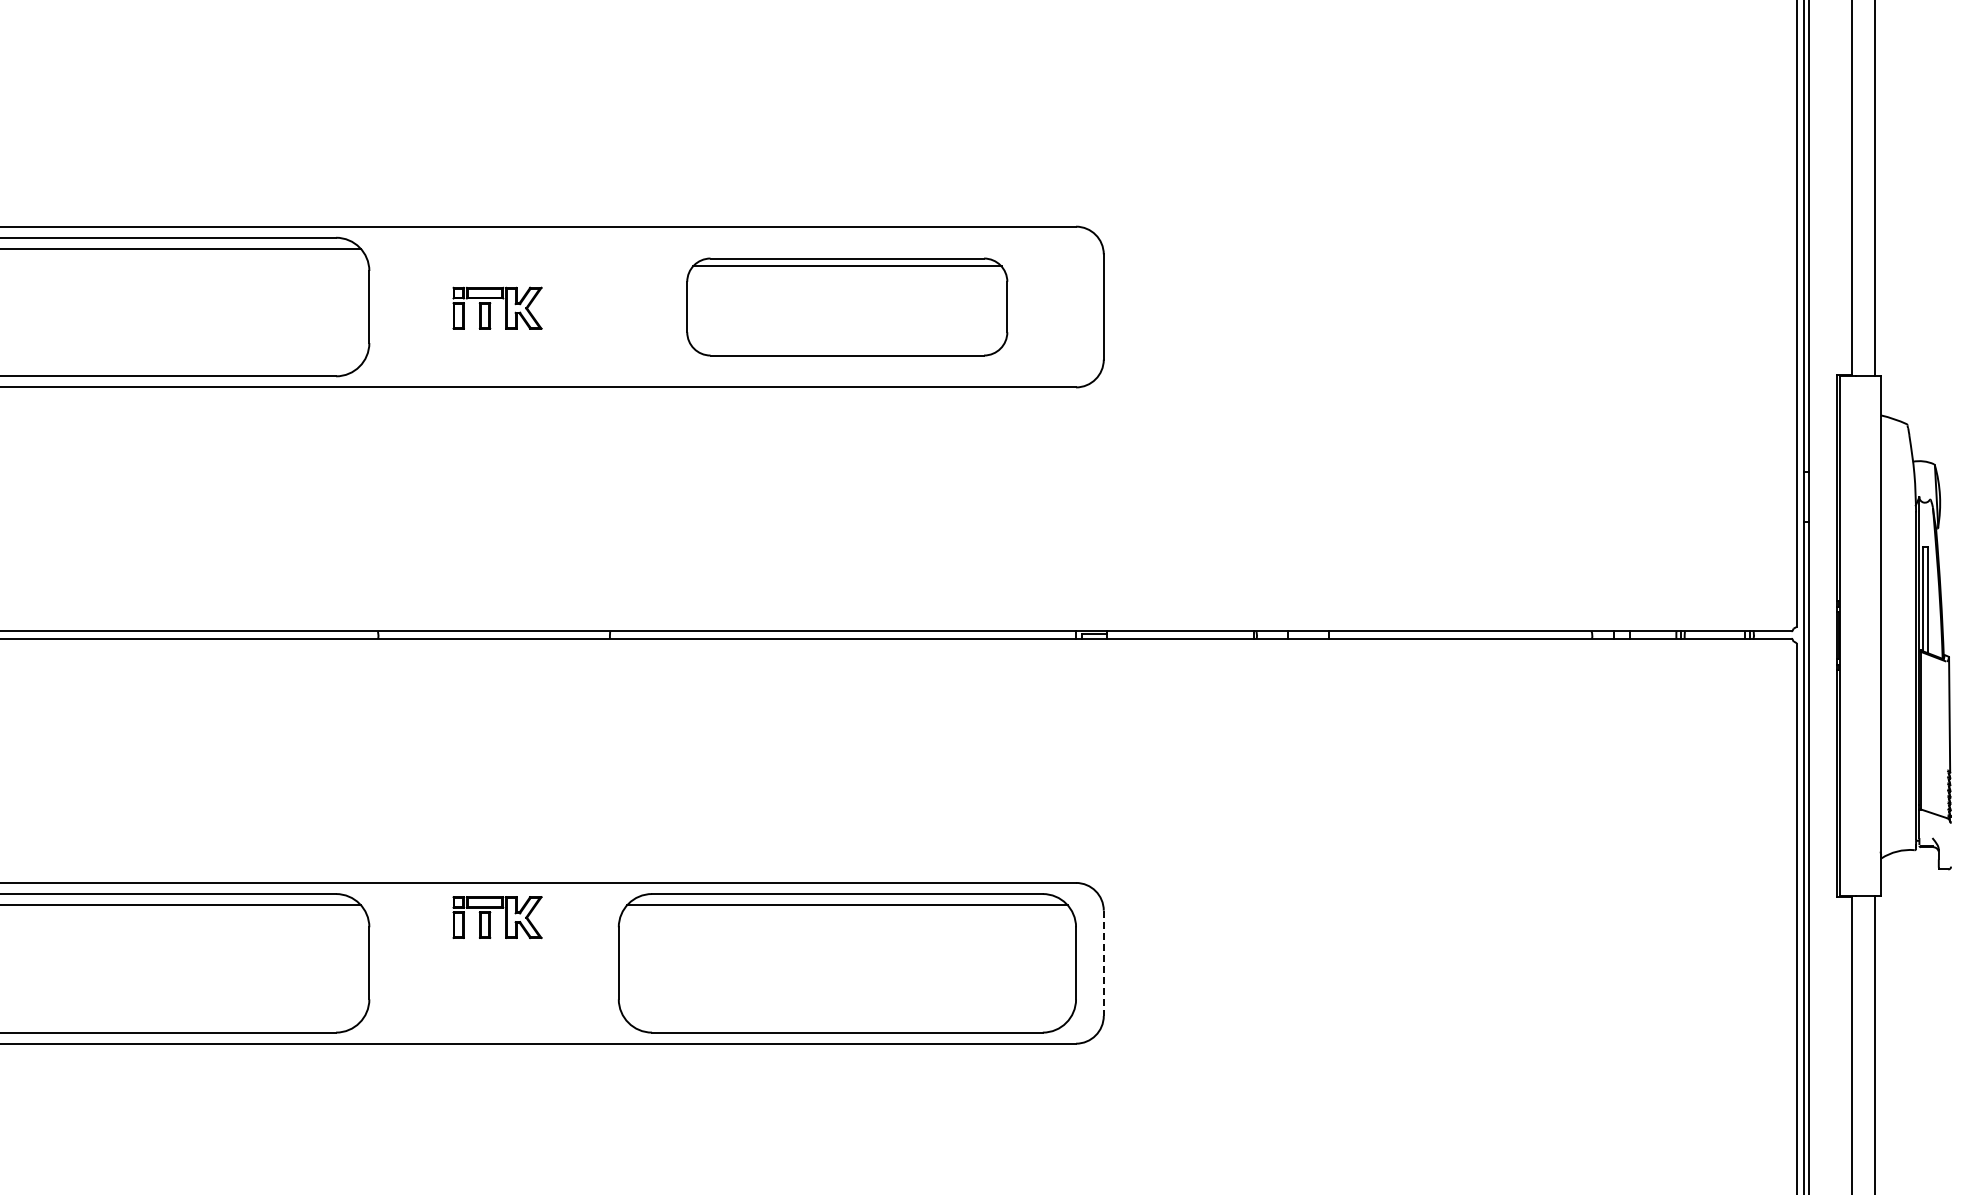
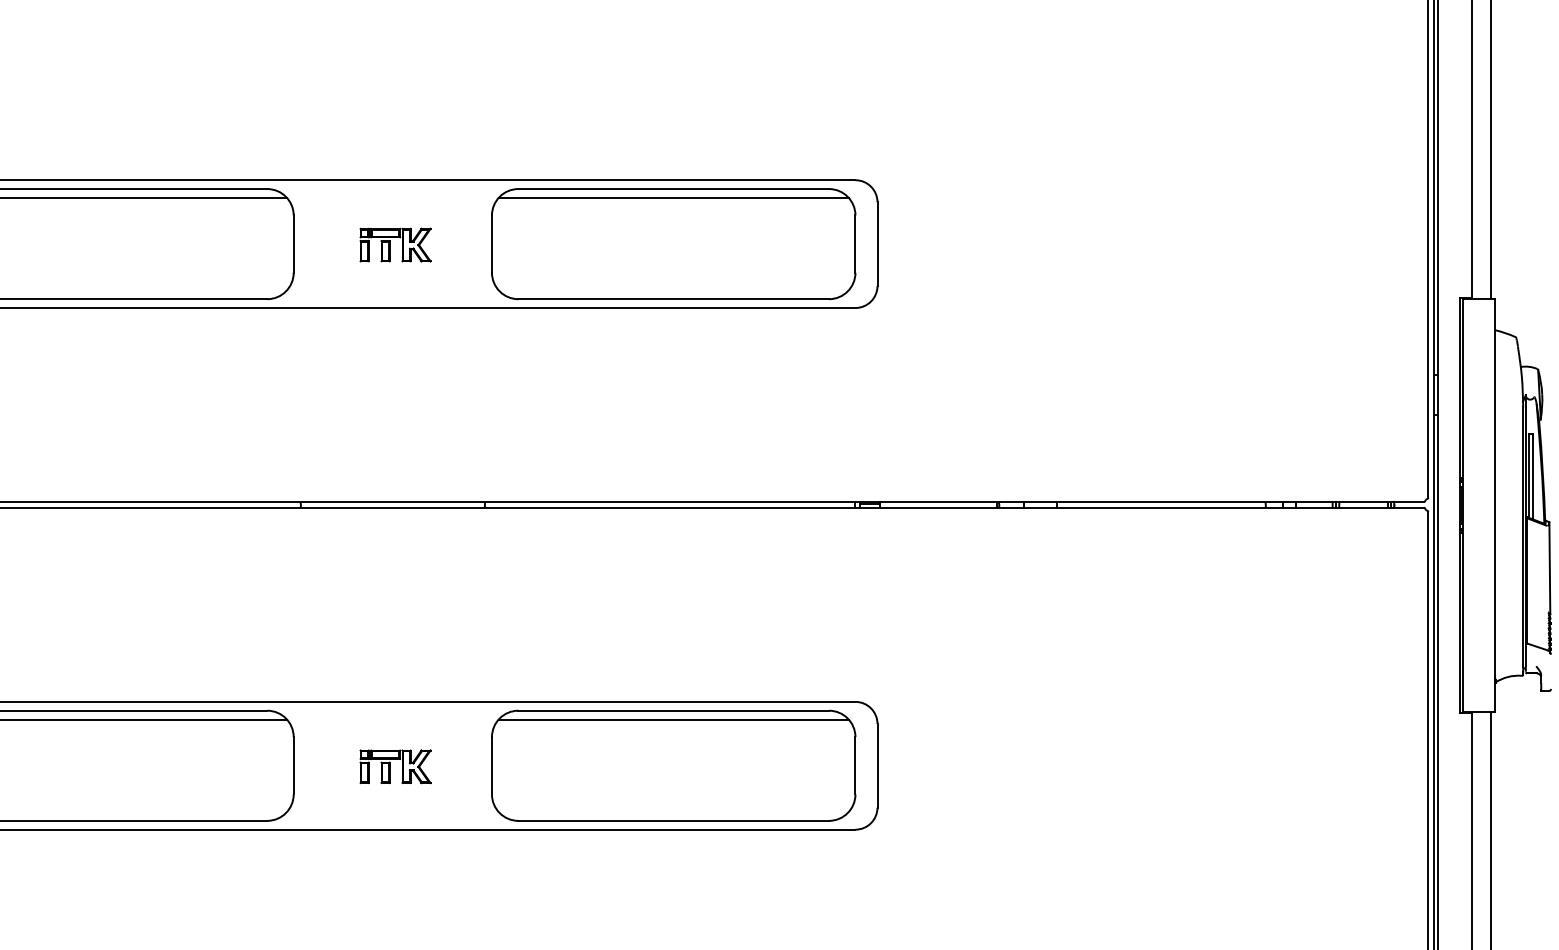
part: (846, 306) -> (672, 243), size x1.43
part: (490, 917) -> (389, 766), moved
line: (1103, 963) -> (877, 765), dashed -> solid

